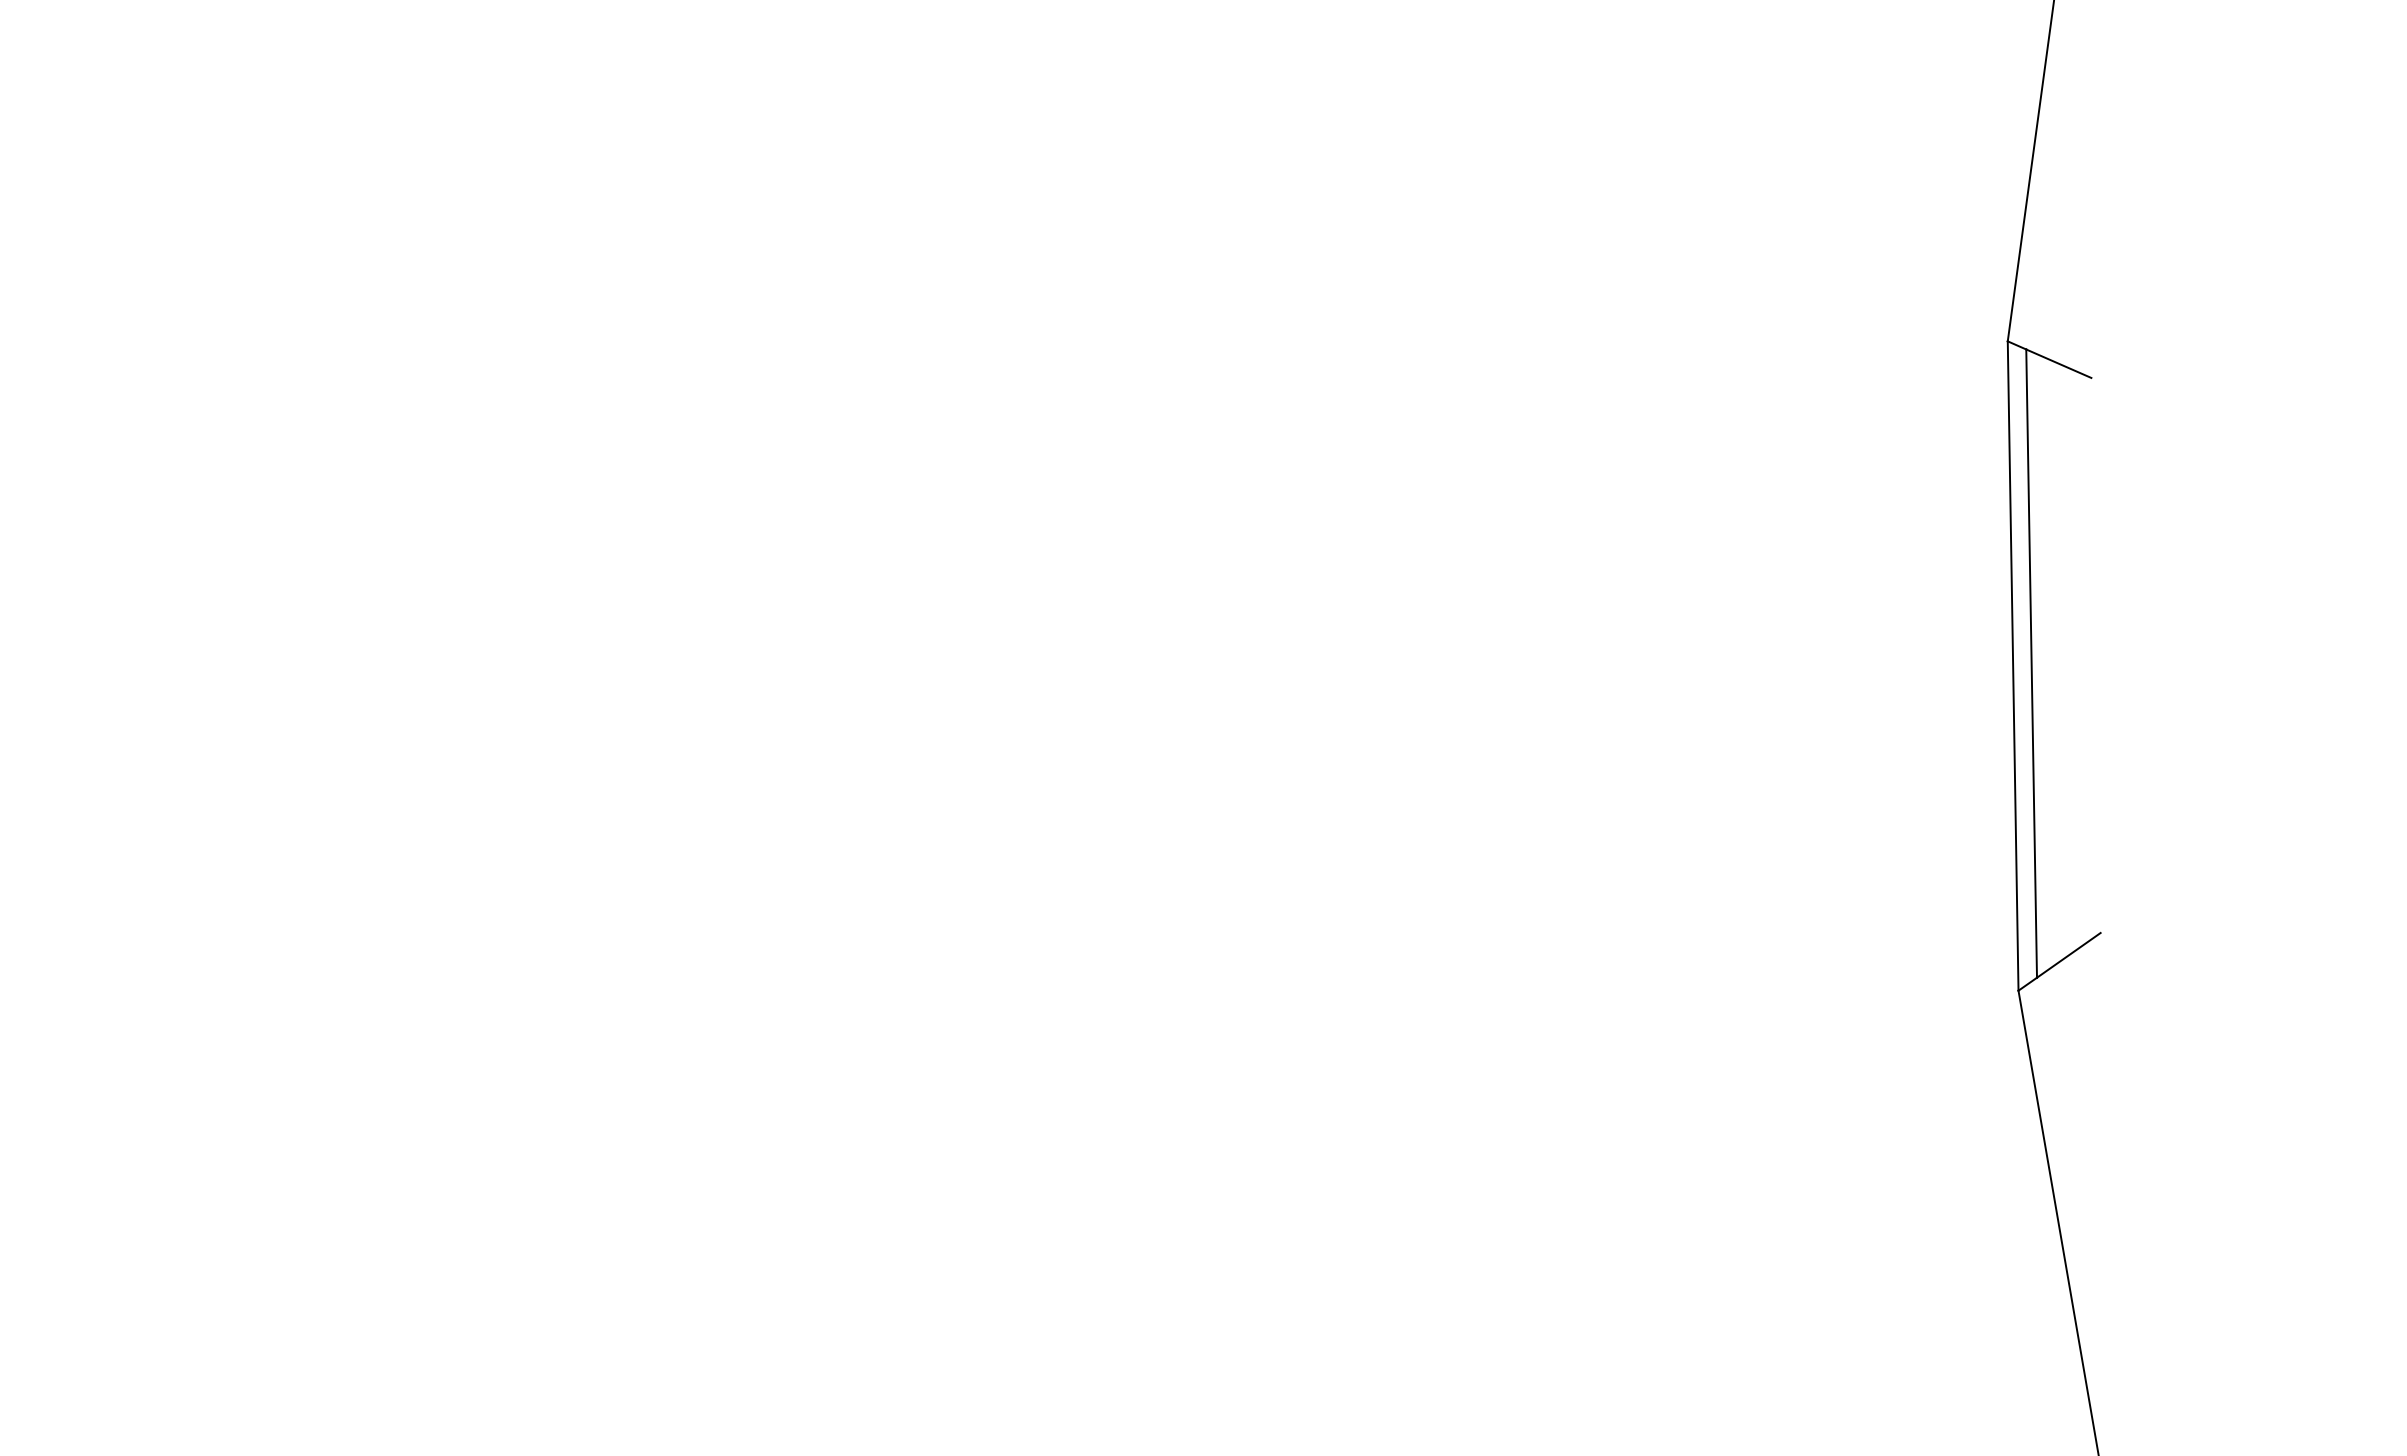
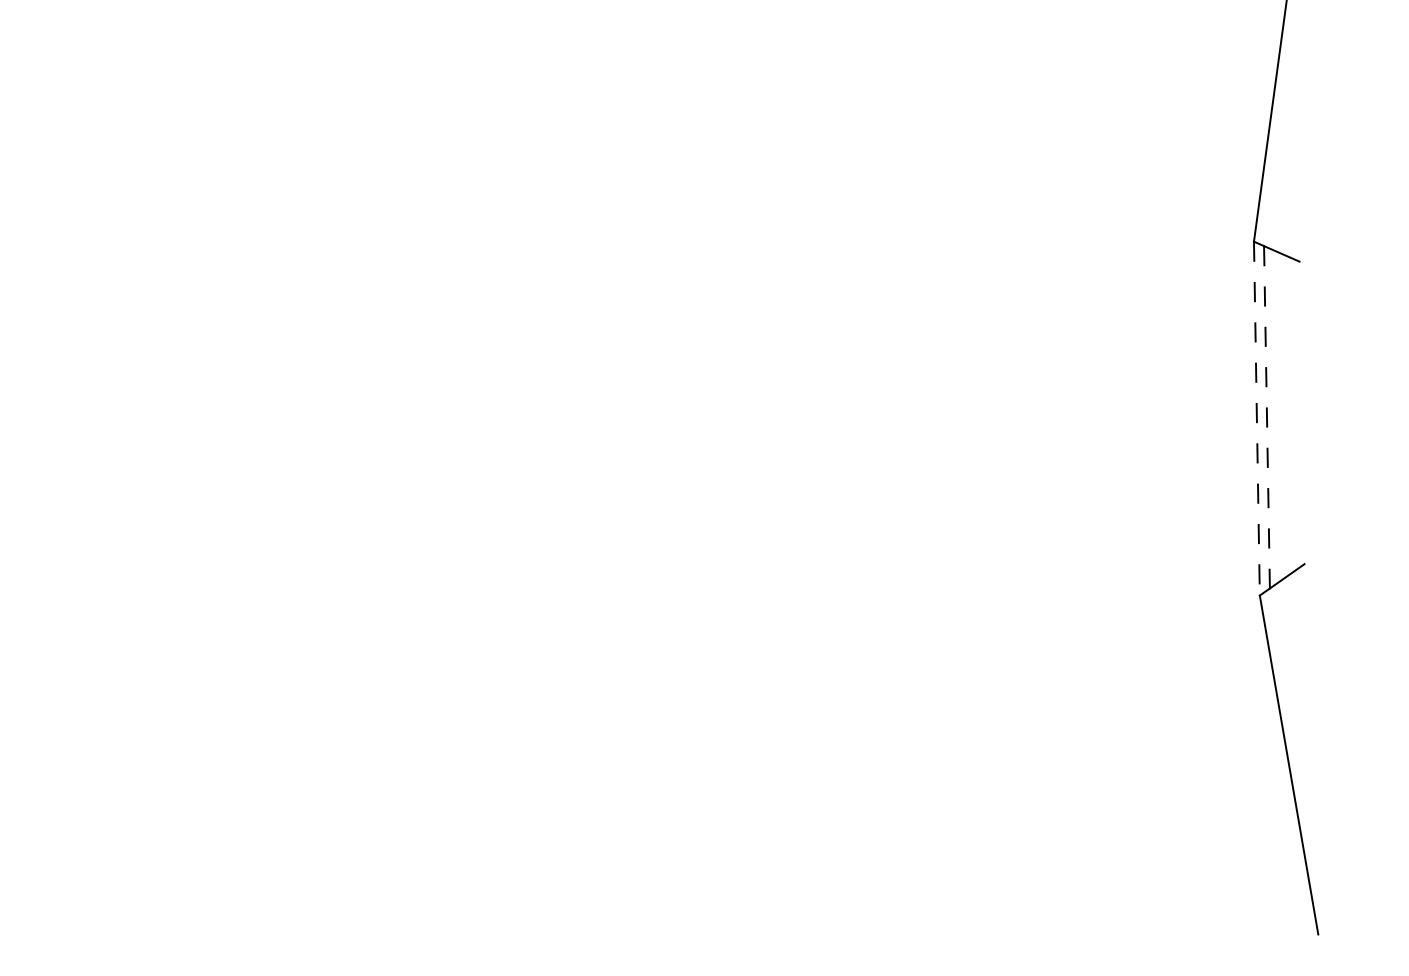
line: (2032, 663) -> (1267, 417), solid -> dashed
line: (2012, 665) -> (1256, 418), solid -> dashed

